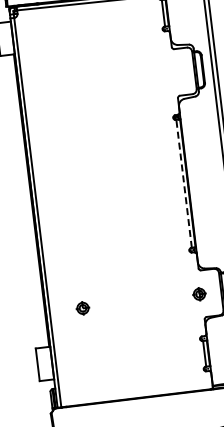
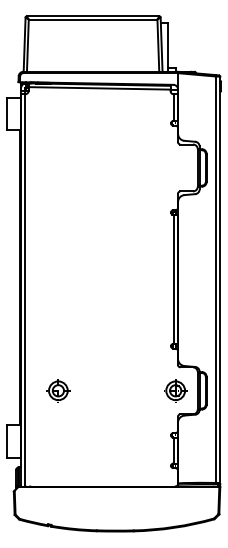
line: (183, 183) -> (173, 279), dashed -> solid
part: (199, 293) -> (175, 390), size x1.67
part: (82, 307) -> (58, 390), size x1.67

